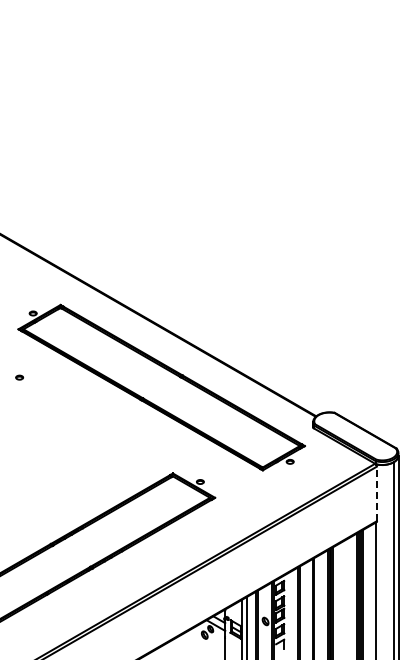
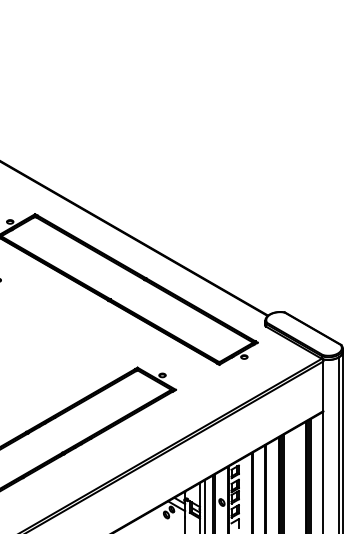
line: (376, 493) -> (322, 385), dashed -> solid

